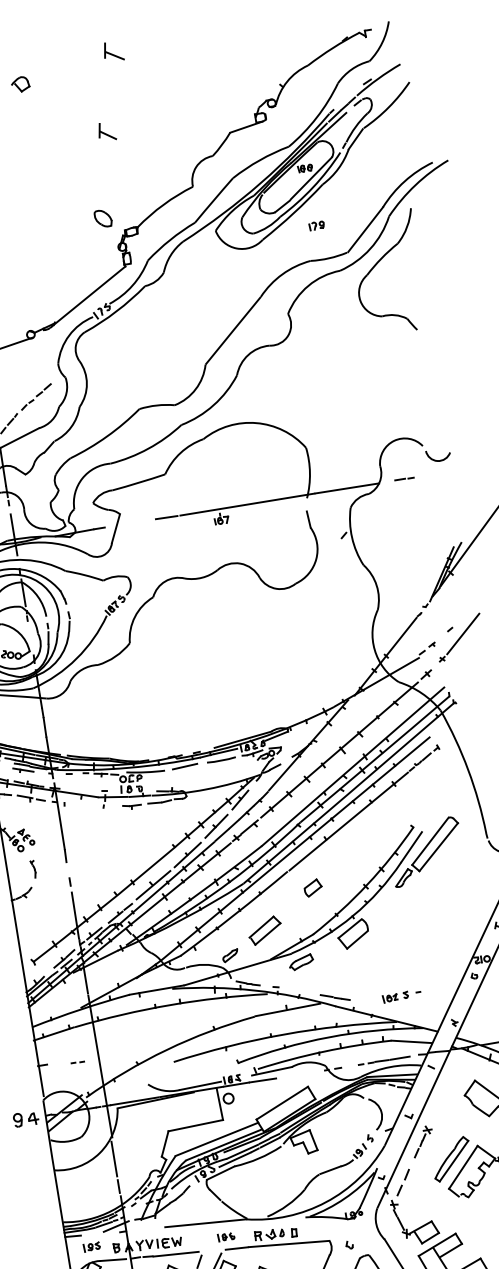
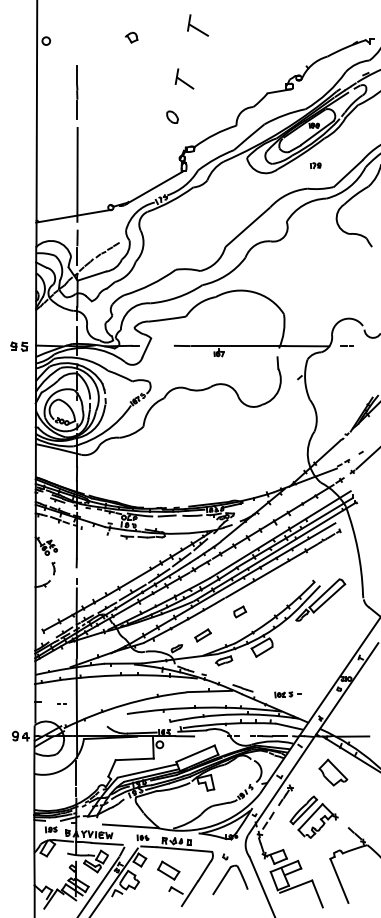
part: (112, 51) -> (197, 25), size x1.6
part: (106, 130) -> (184, 78), size x1.6
part: (103, 217) -> (172, 116), moved
part: (264, 930) -> (202, 635), size x0.7

